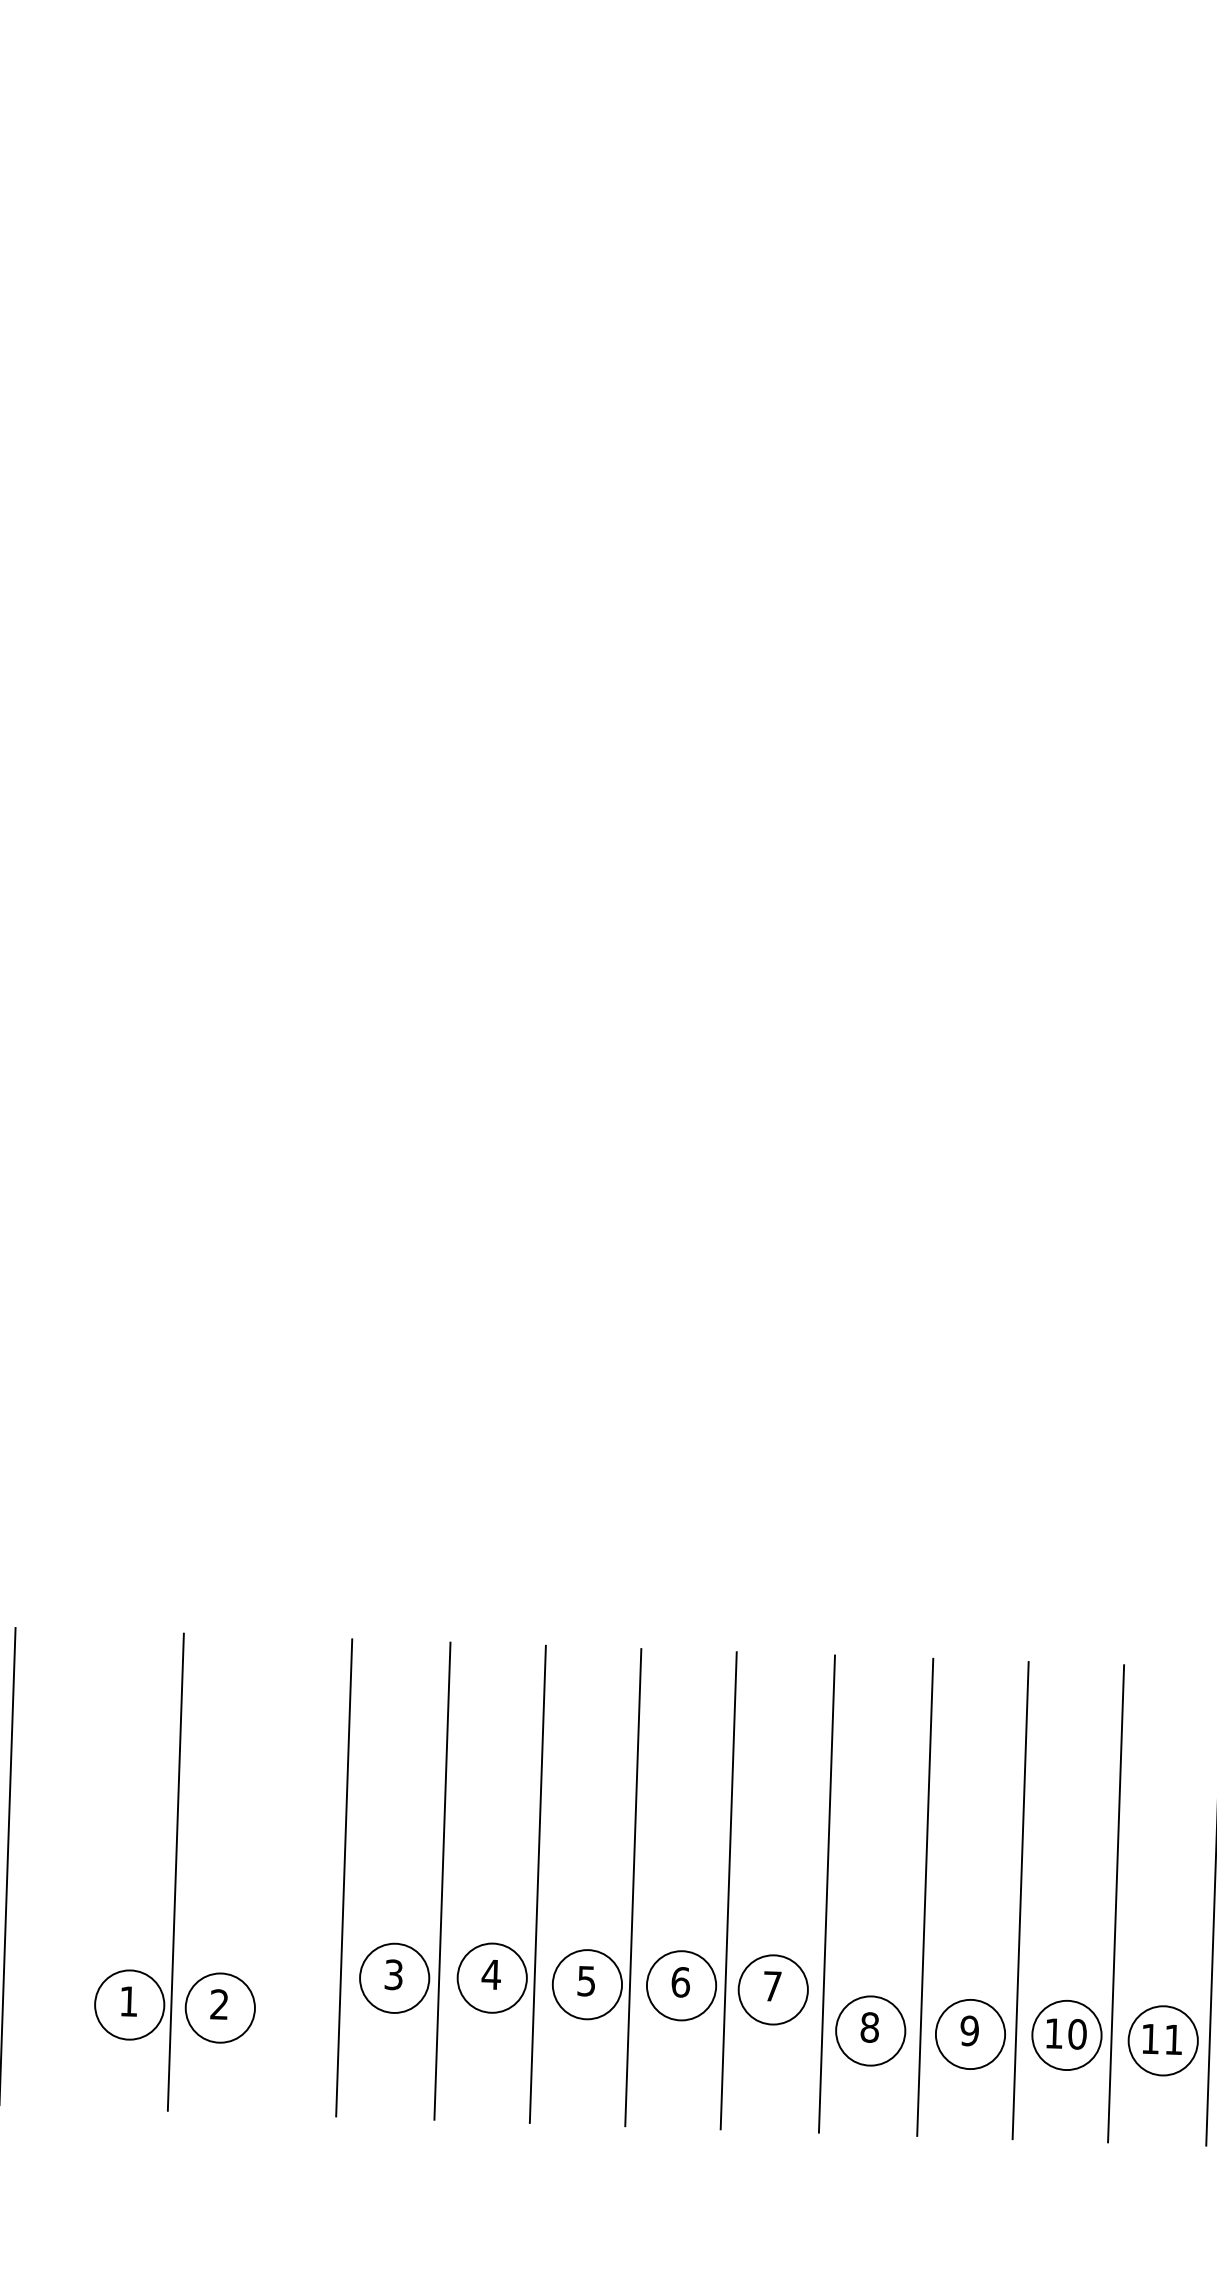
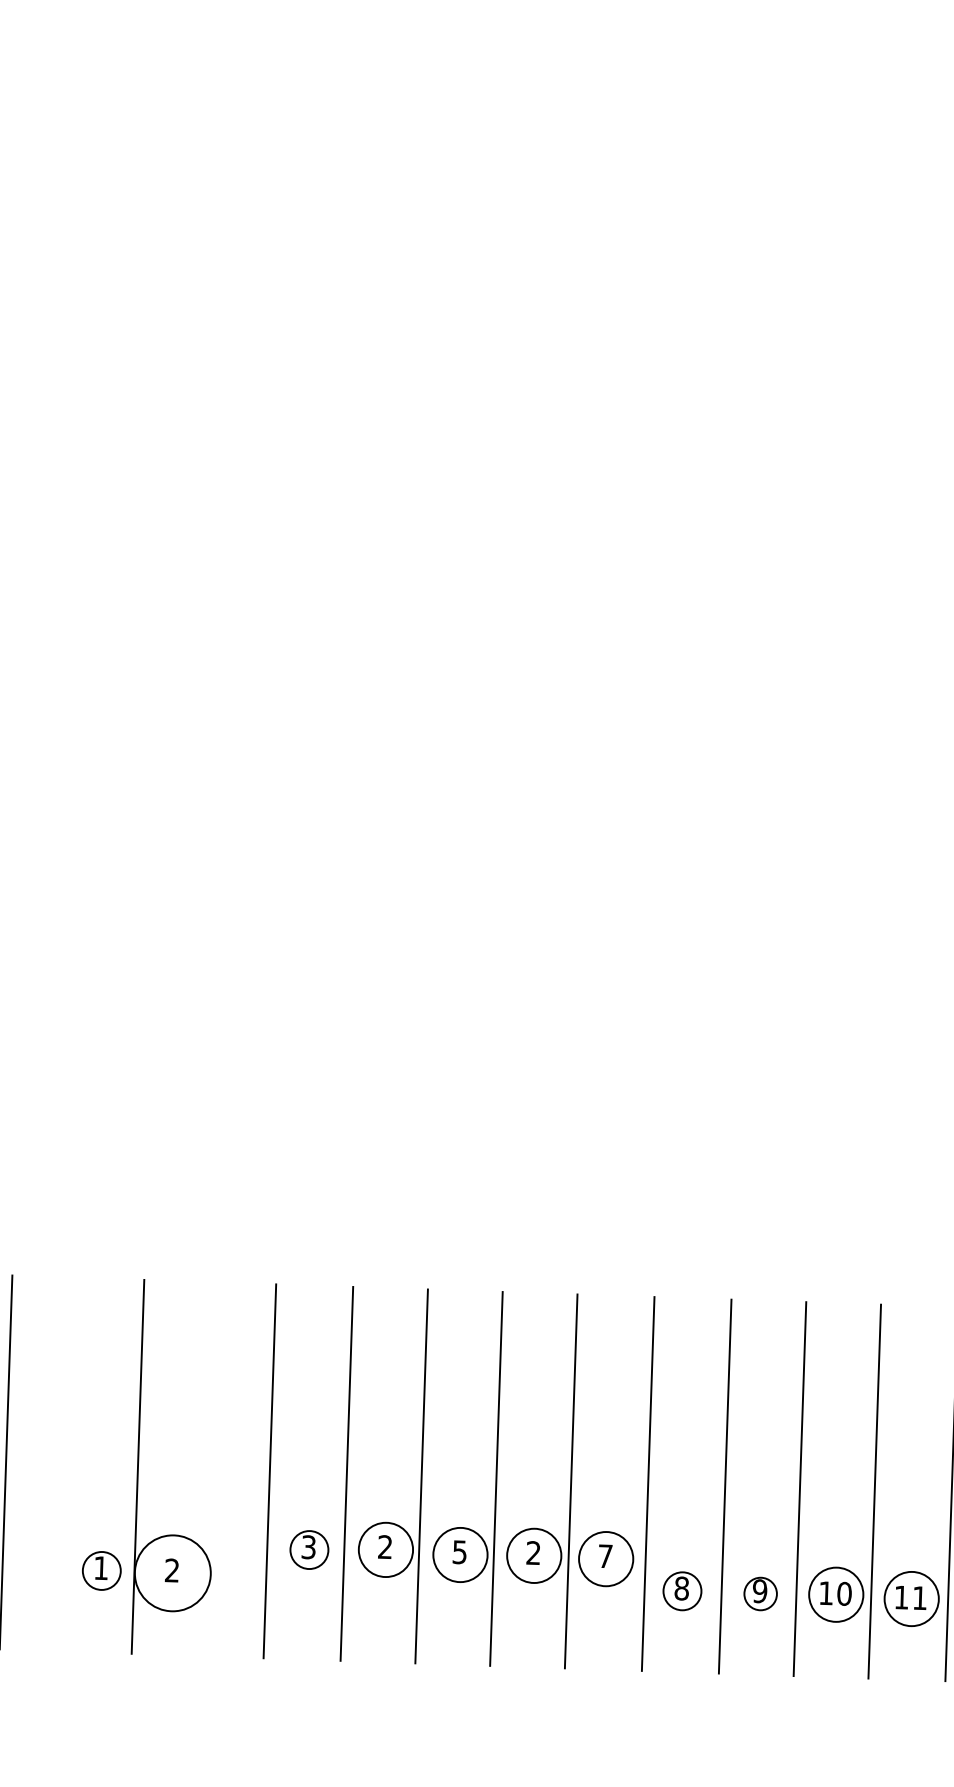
text: (490, 1974) -> (384, 1547), 4 -> 2
circle: (394, 1977) -> (309, 1549), size x0.7
text: (680, 1981) -> (533, 1552), 6 -> 2
circle: (129, 2004) -> (101, 1570), size x0.7
circle: (219, 2007) -> (172, 1572), size x1.4
circle: (870, 2030) -> (682, 1590), size x0.7
circle: (970, 2034) -> (760, 1594), size x0.6

